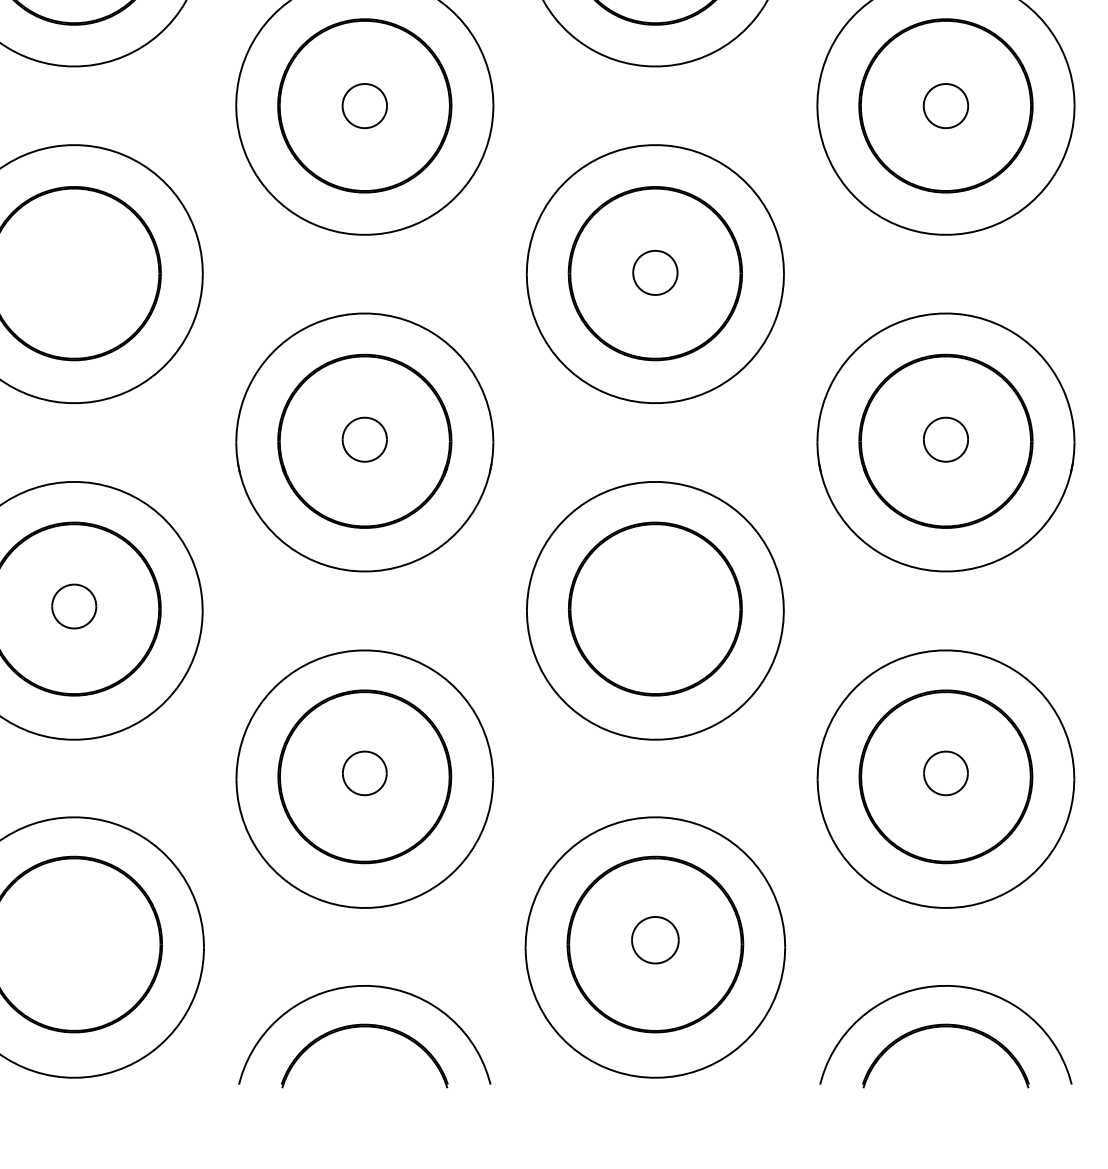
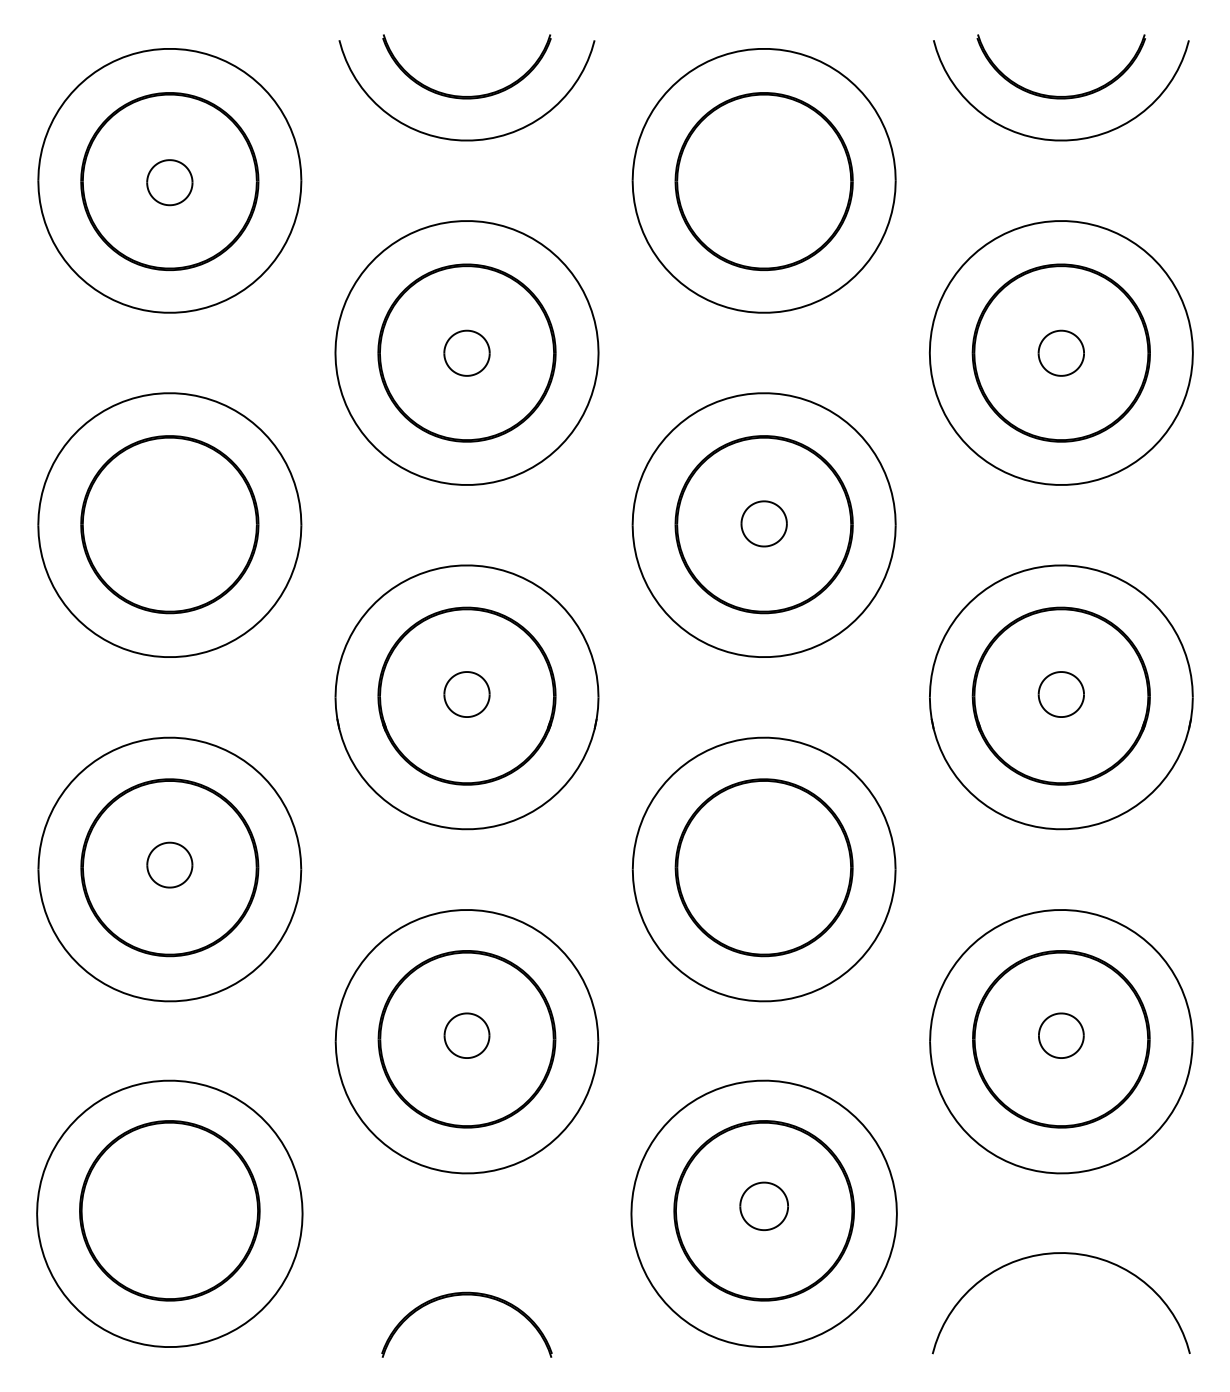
curve: (358, 987) -> (460, 1254), removed
part: (945, 1027) -> (1060, 1295), removed

